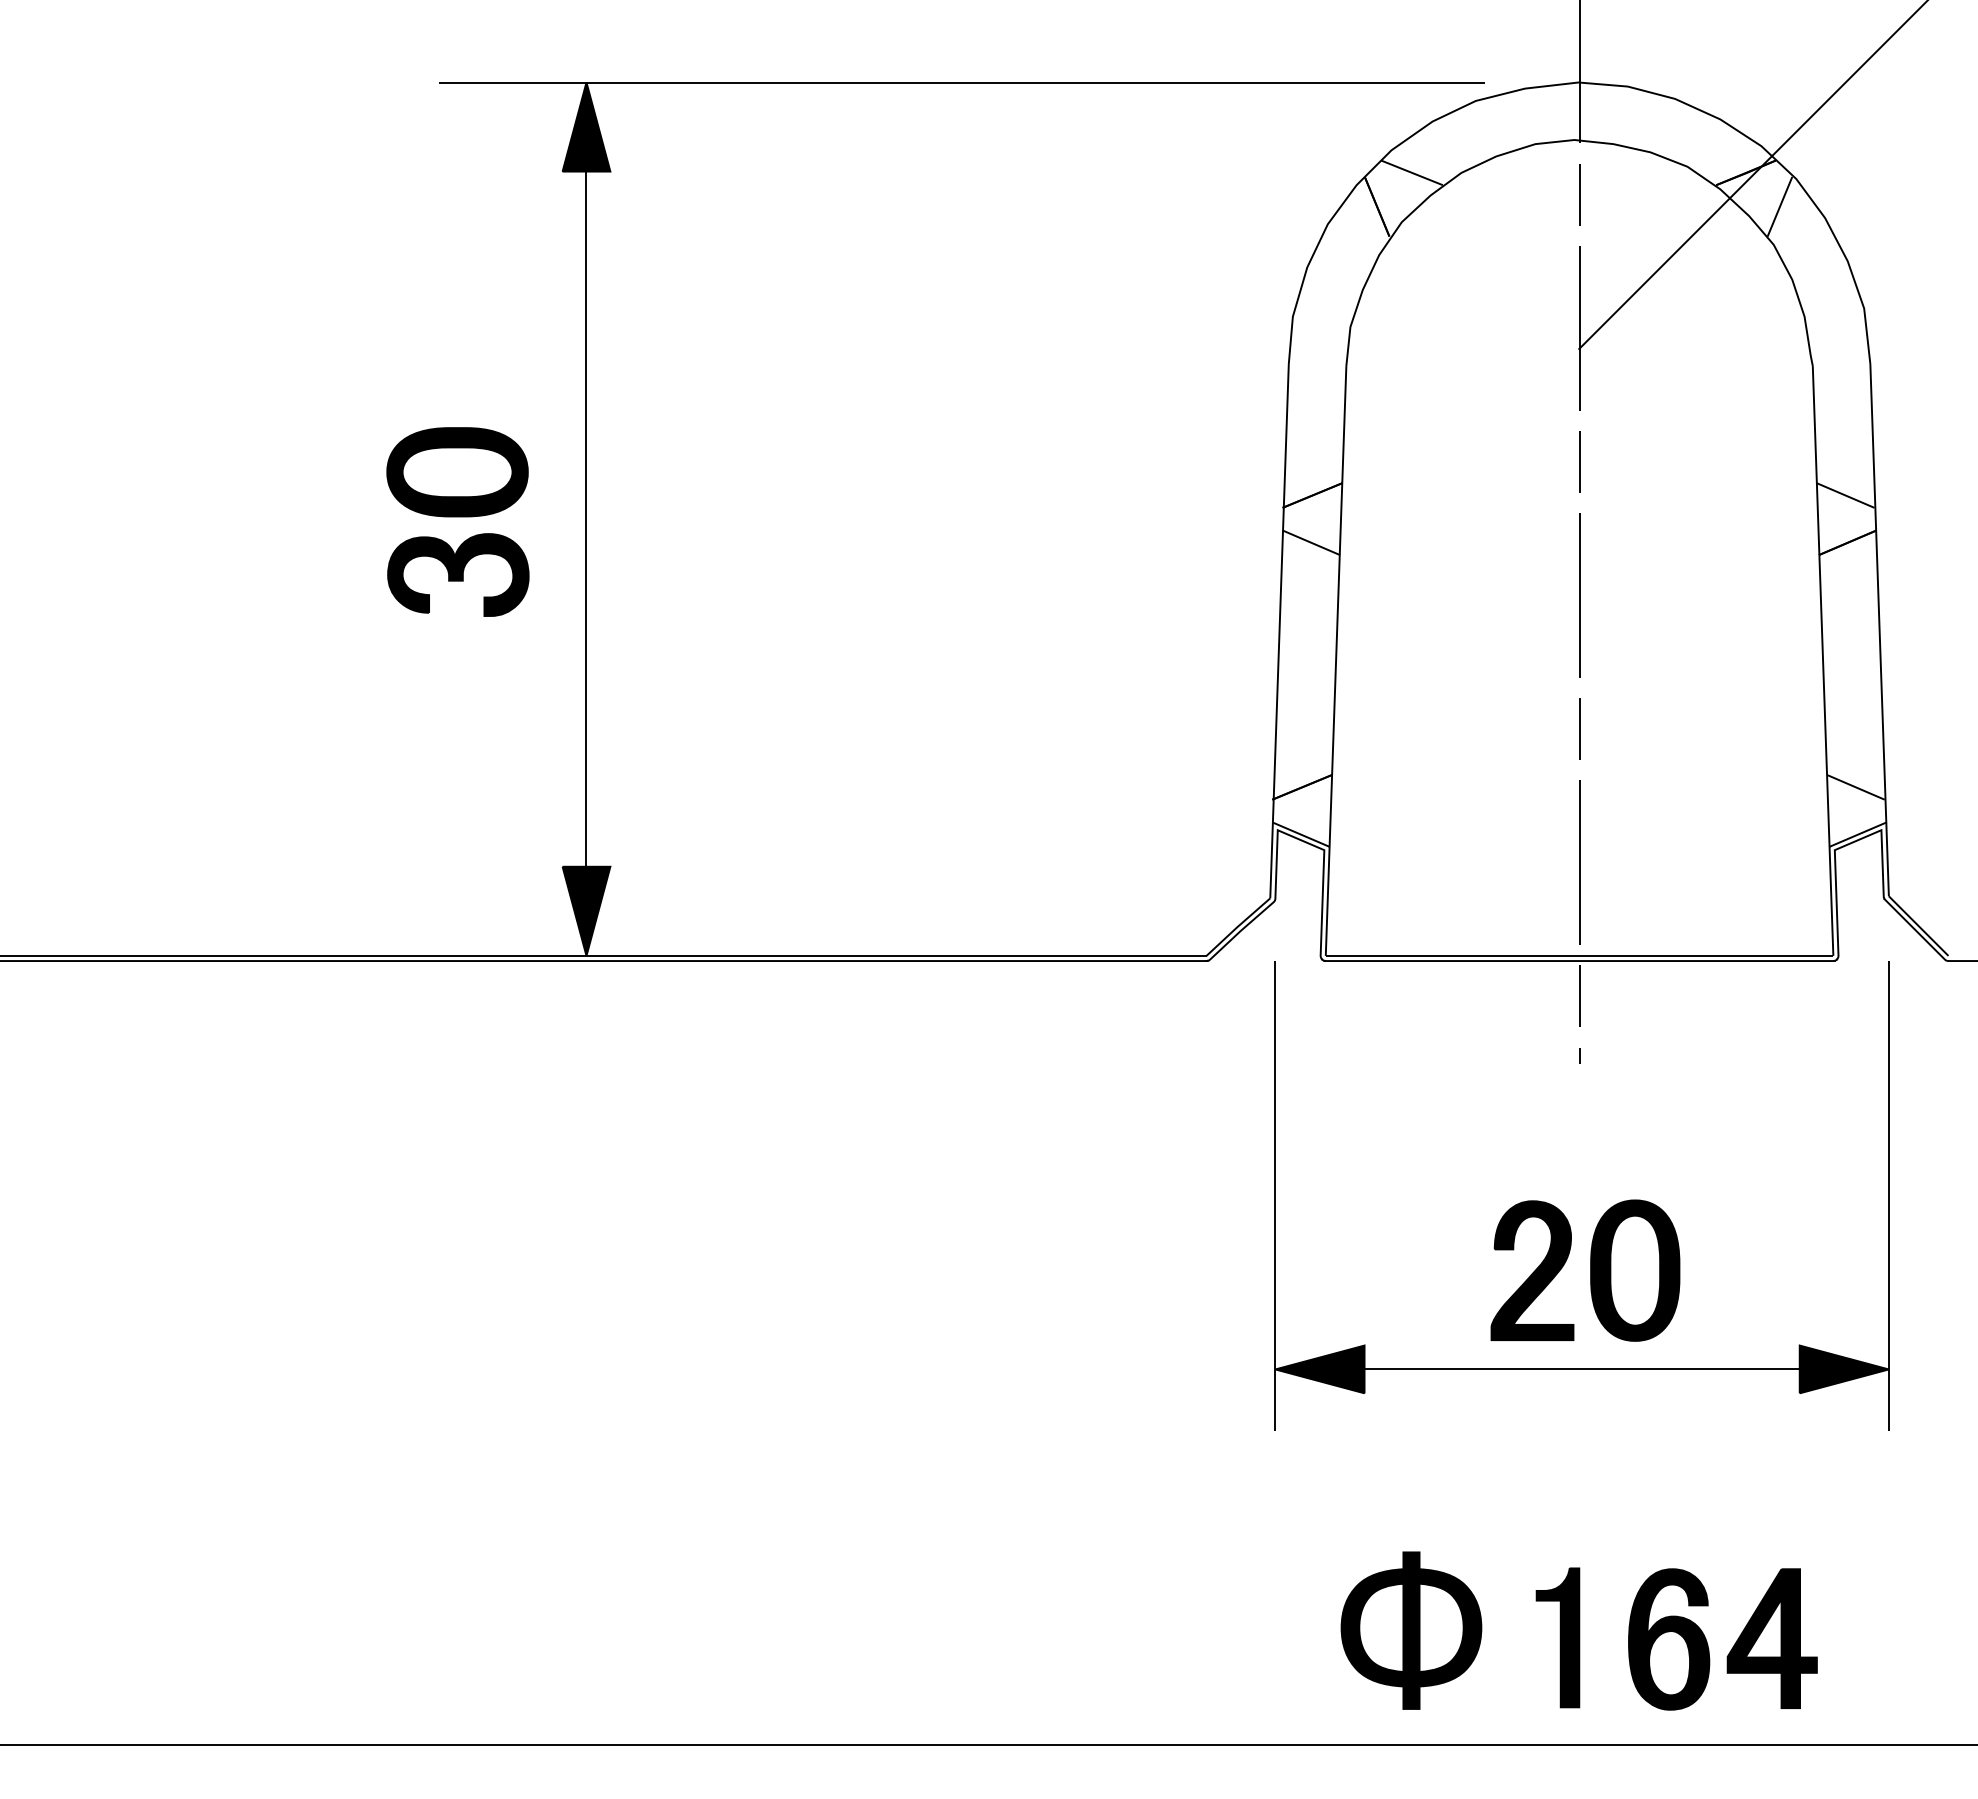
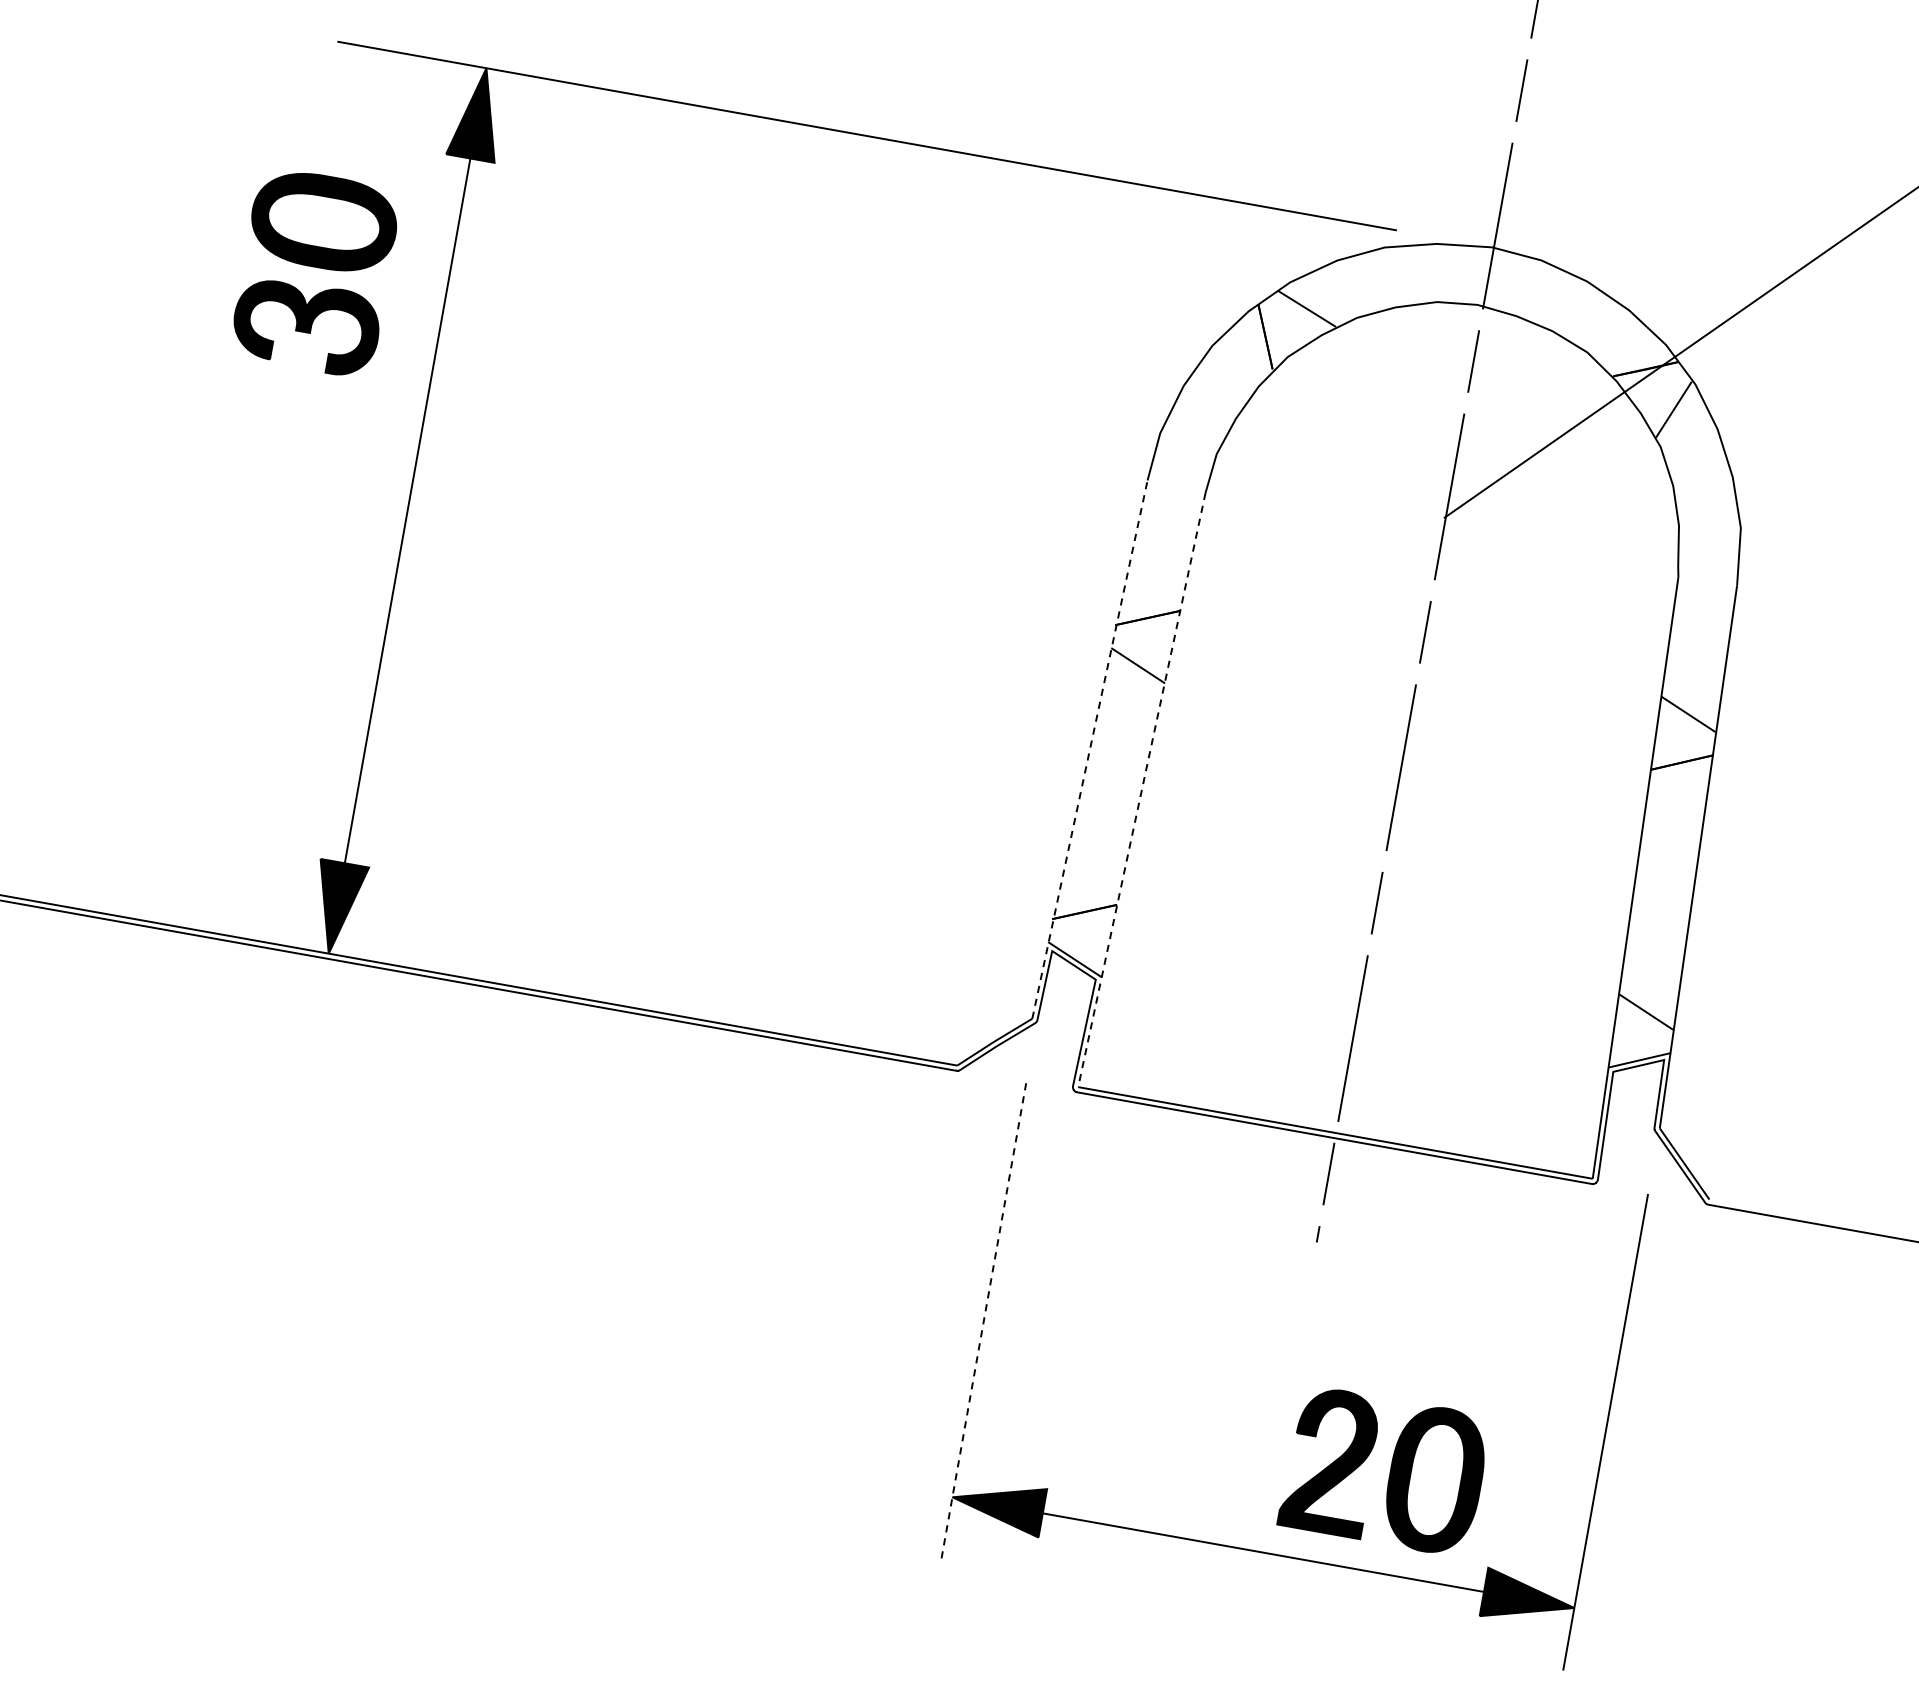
part: (457, 521) -> (315, 272), moved
line: (1279, 630) -> (1090, 748), solid -> dashed
line: (1336, 661) -> (1142, 790), solid -> dashed
line: (1275, 1196) -> (983, 1321), solid -> dashed
part: (1585, 1270) -> (1385, 1470), moved

